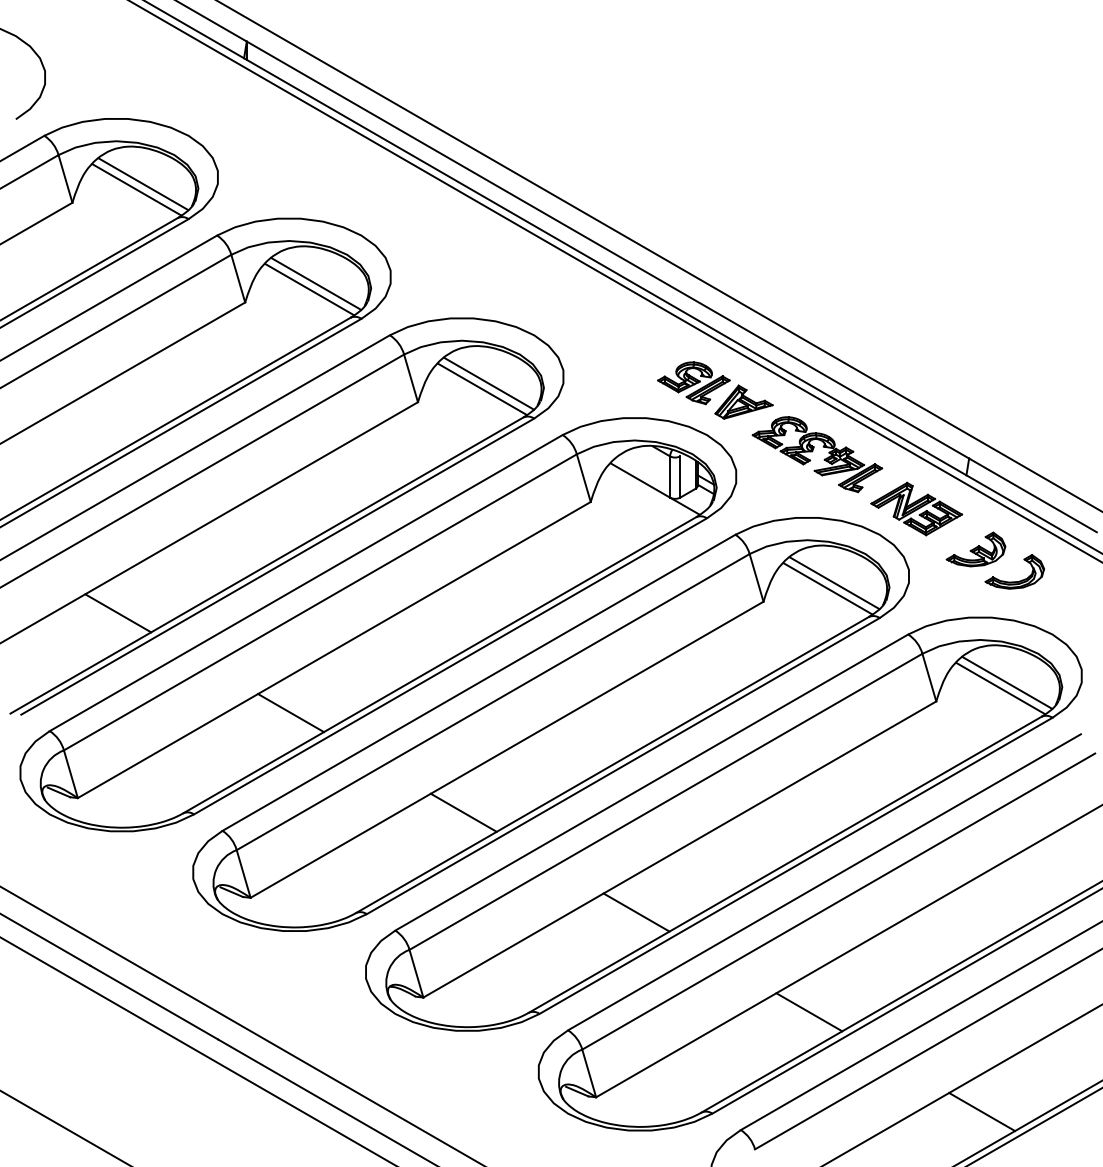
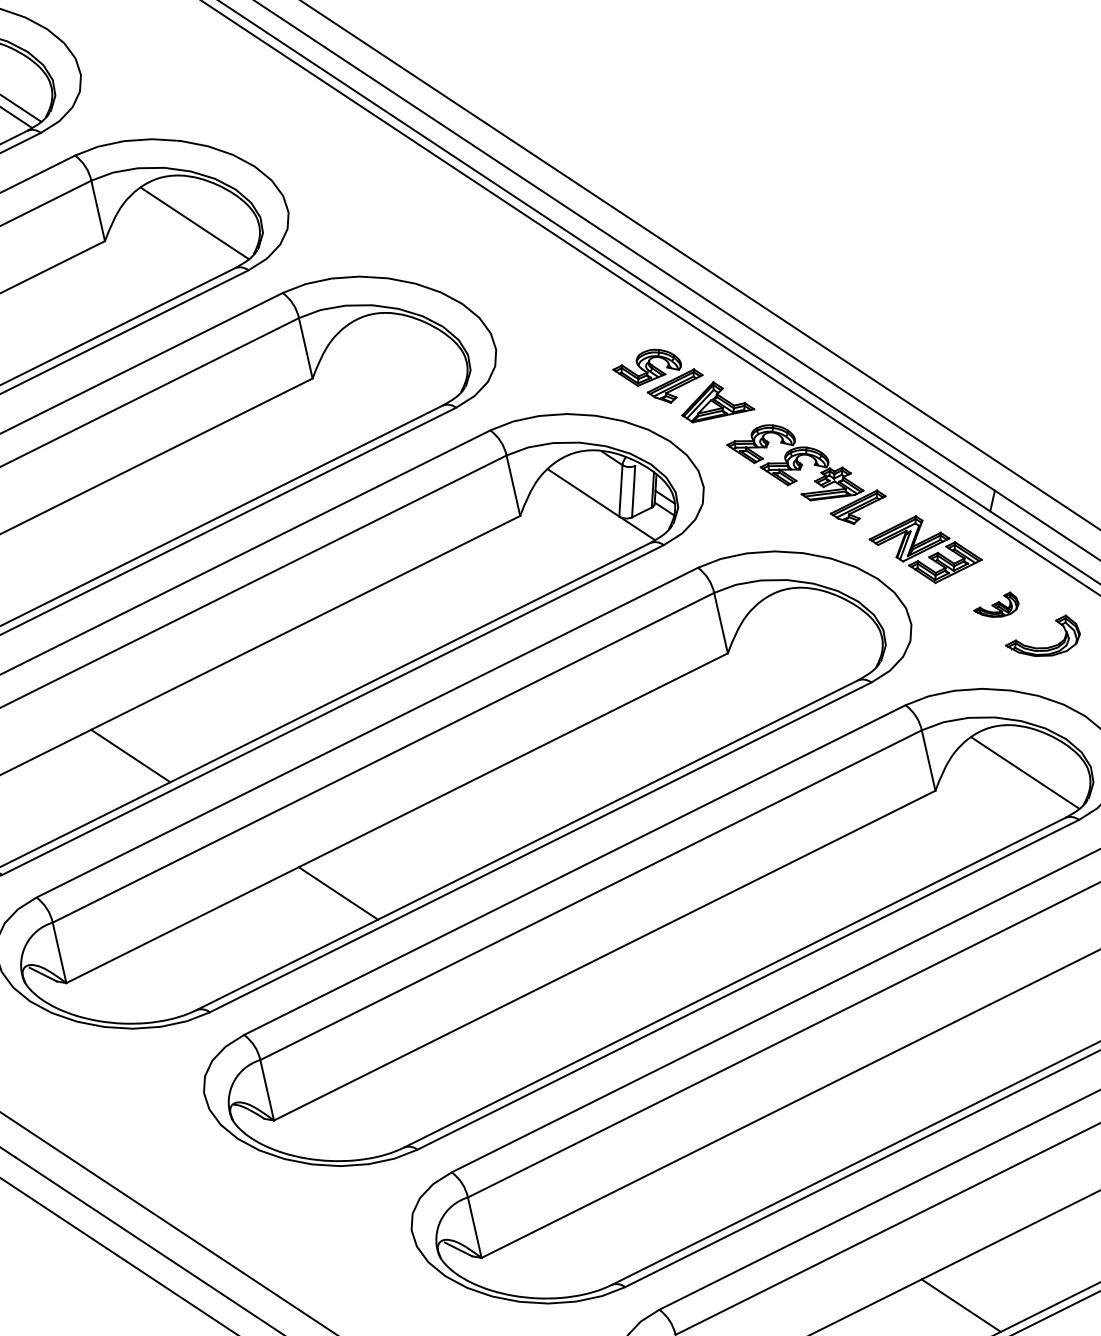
line: (309, 289) -> (186, 229), removed
line: (488, 383) -> (401, 360), removed
line: (481, 389) -> (392, 367), removed
part: (975, 549) -> (995, 604), size x0.6
line: (834, 583) -> (817, 636), removed
line: (827, 588) -> (808, 641), removed
line: (1000, 688) -> (1016, 779), removed
line: (636, 912) -> (545, 1030), removed
line: (809, 1012) -> (753, 1168), removed

